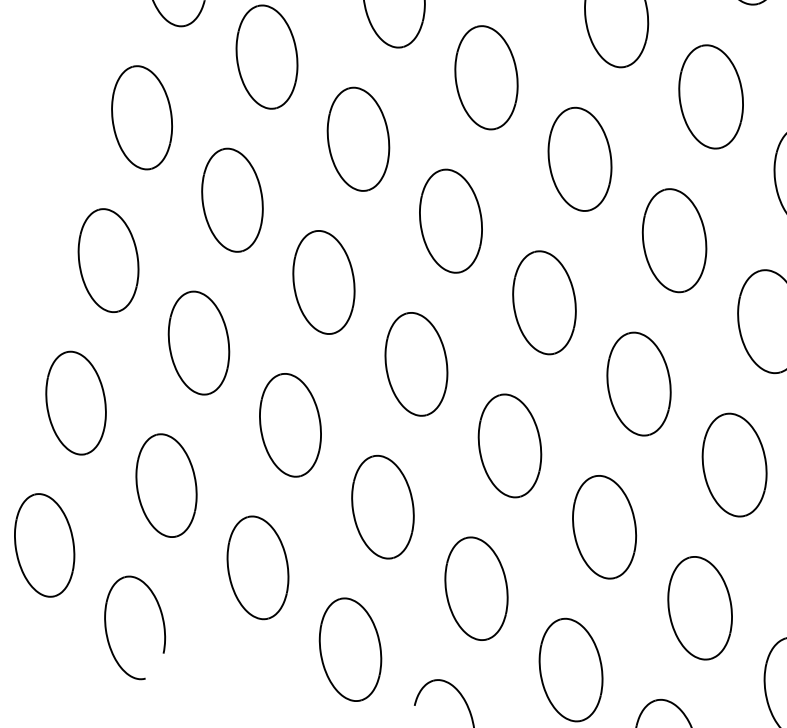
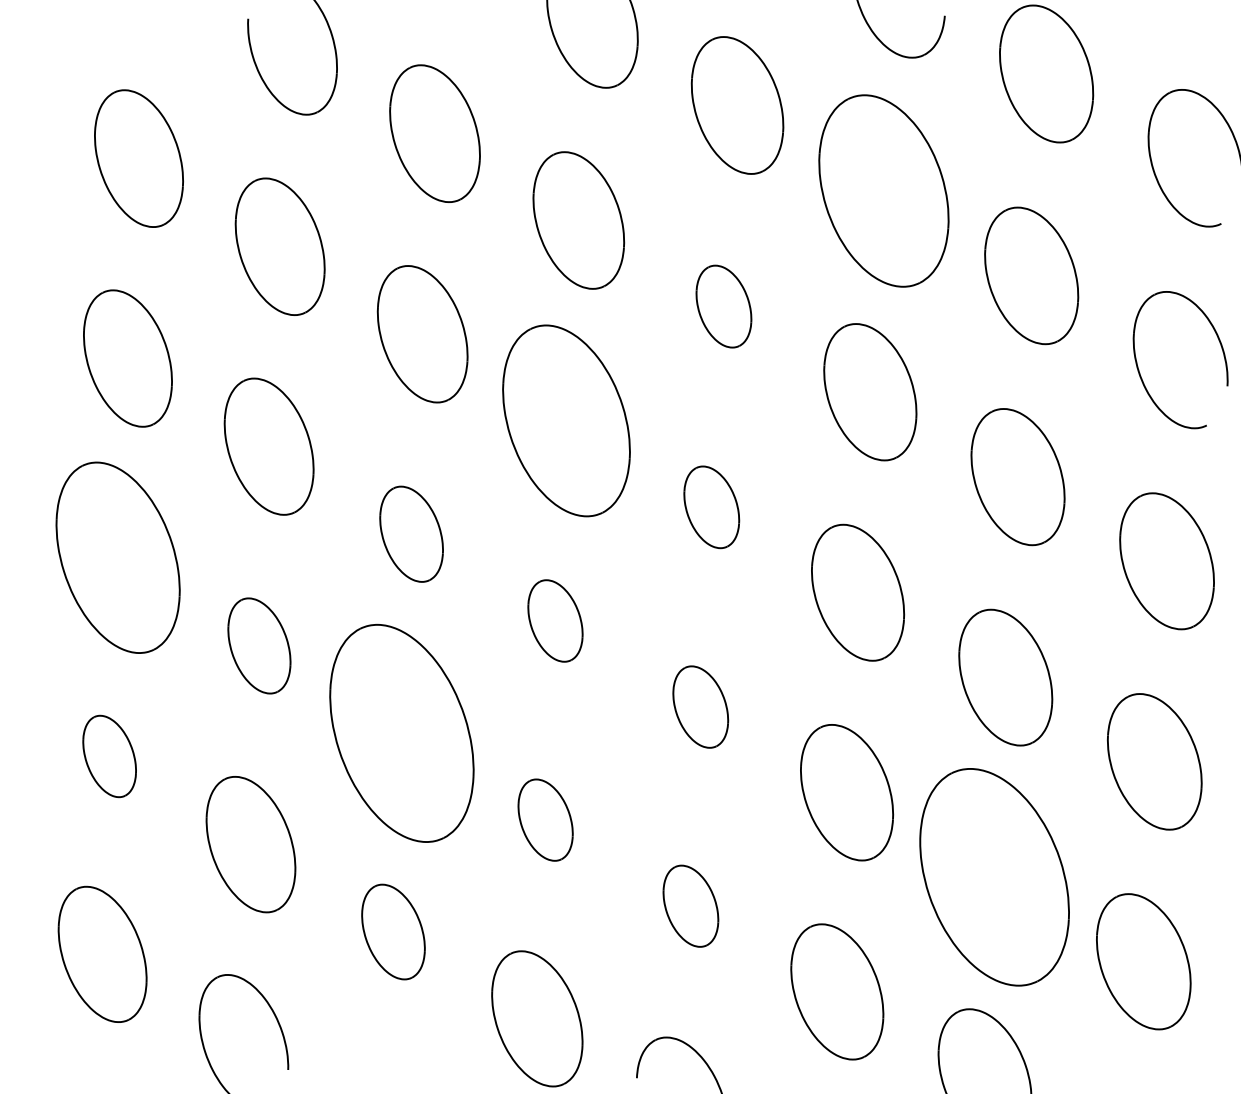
part: (710, 96) -> (883, 190), size x1.4
part: (579, 159) -> (723, 306), size x0.6
part: (450, 221) -> (566, 421), size x1.4
part: (108, 260) -> (118, 557), size x1.4
part: (323, 282) -> (411, 534), size x0.7
part: (544, 302) -> (711, 507), size x0.6
part: (199, 342) -> (259, 645), size x0.7
part: (416, 363) -> (555, 620), size x0.6
part: (75, 403) -> (109, 756), size x0.6
part: (290, 425) -> (401, 733), size x1.6
part: (510, 445) -> (700, 706), size x0.6
part: (382, 506) -> (545, 819), size x0.6
part: (258, 567) -> (393, 931), size x0.7
part: (476, 588) -> (690, 905), size x0.6
part: (699, 608) -> (994, 877), size x1.6

